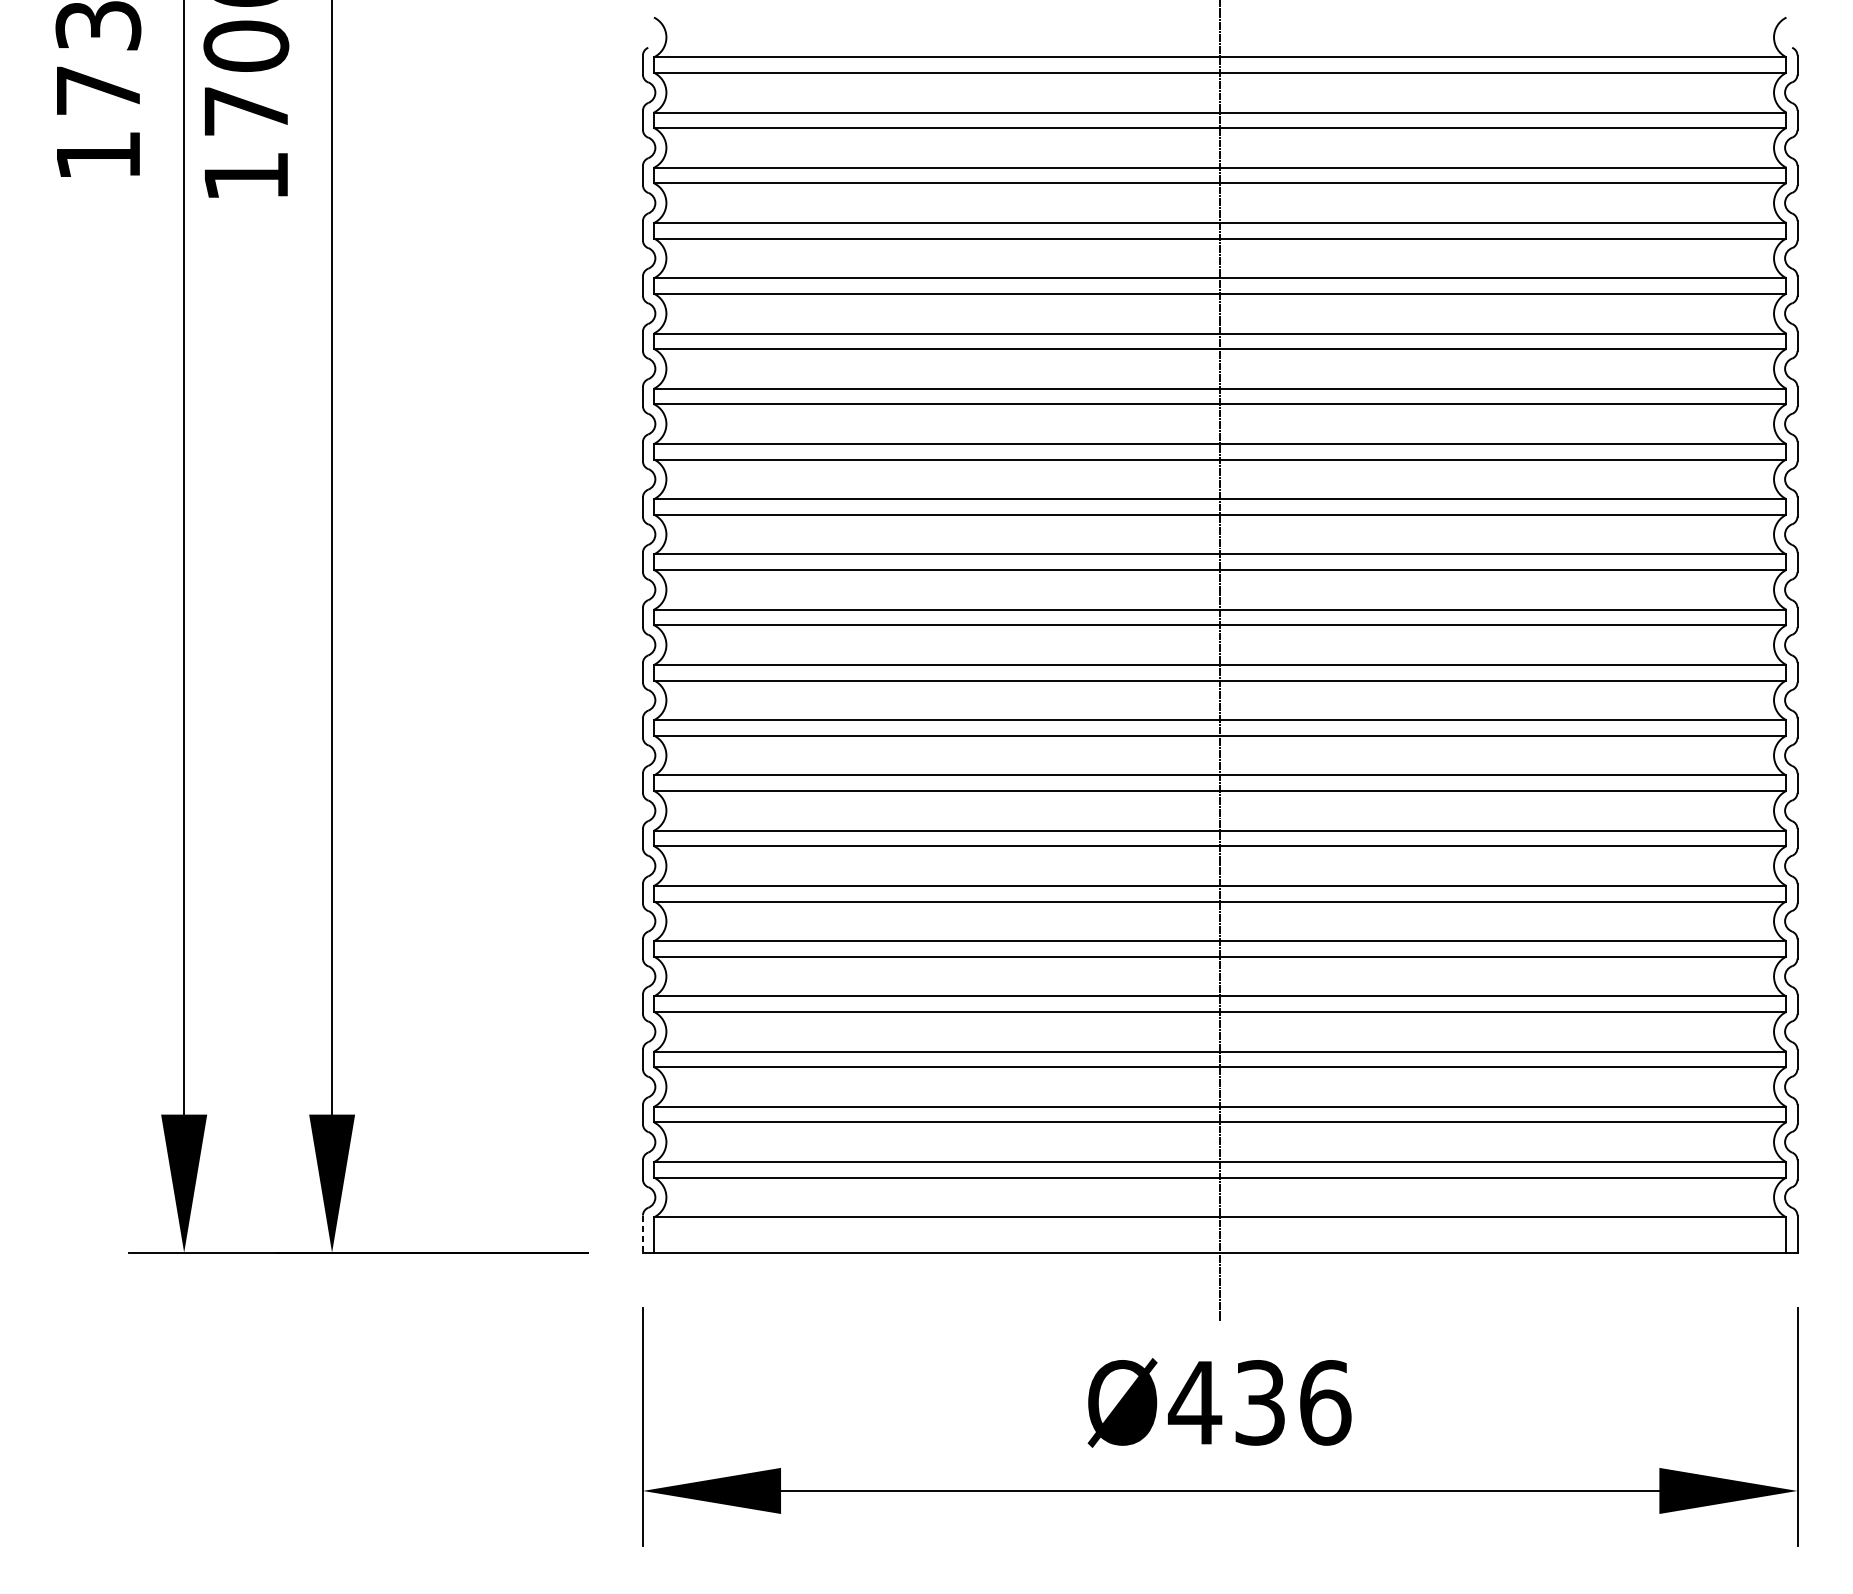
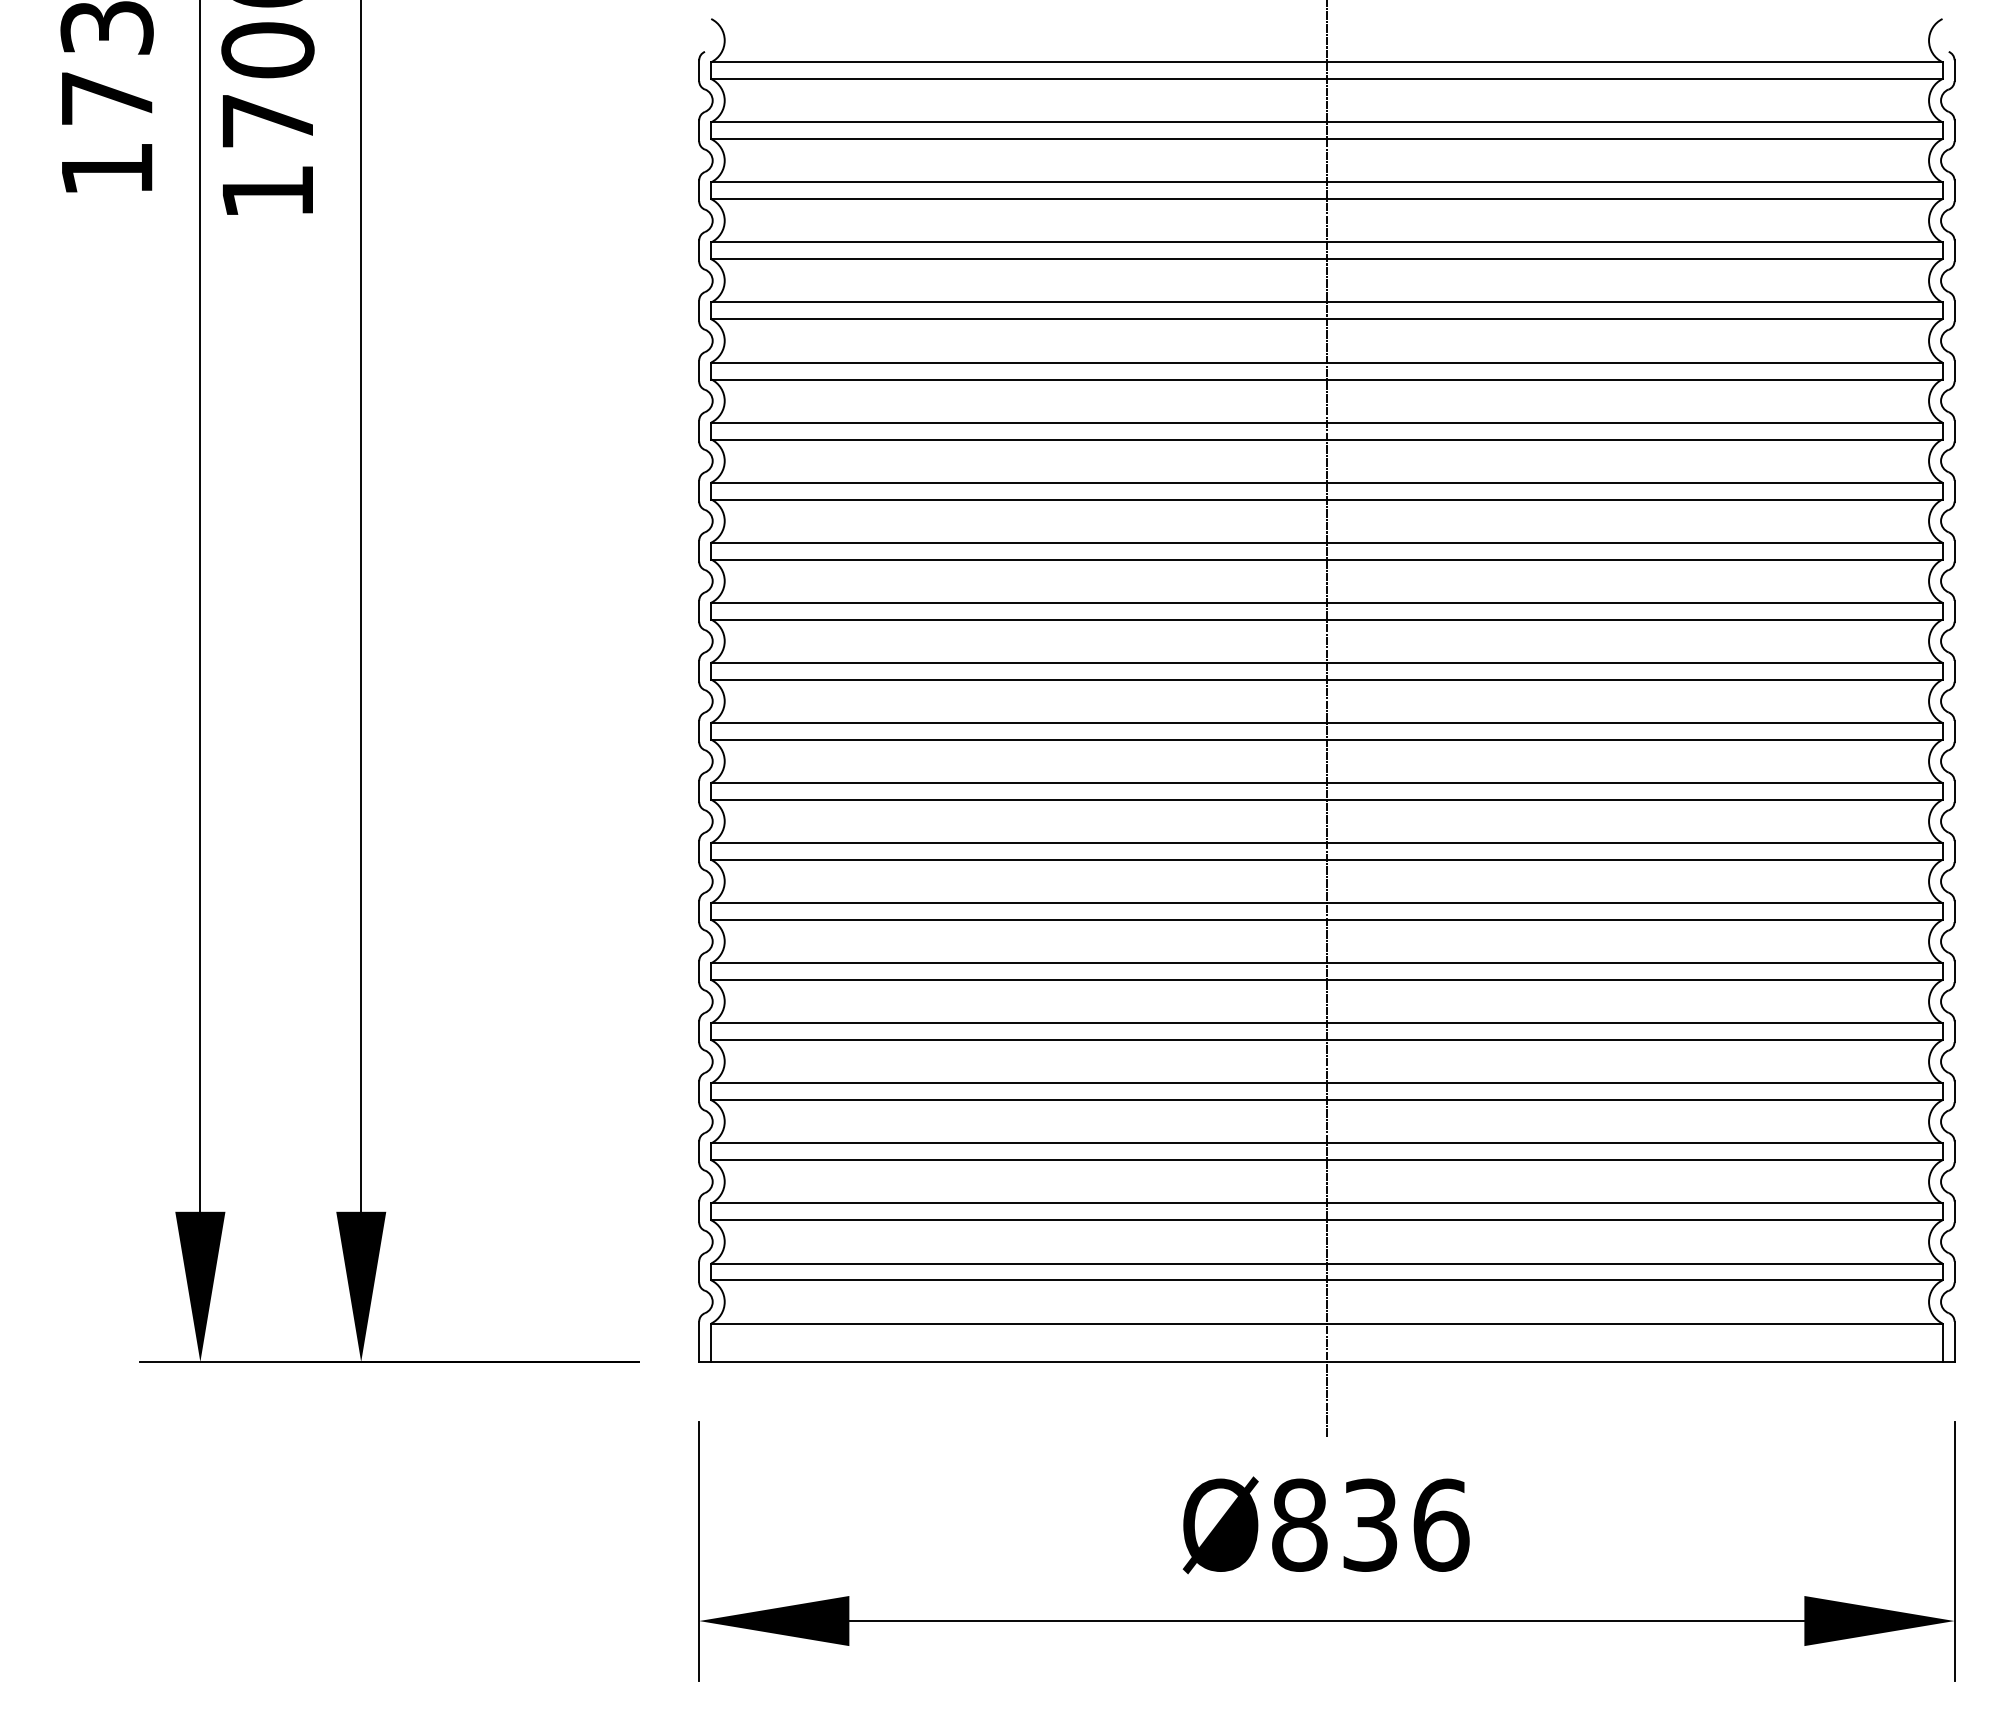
line: (643, 1234) -> (699, 1342), dashed -> solid
text: (1195, 1402) -> (1299, 1524), Ø436 -> Ø836

